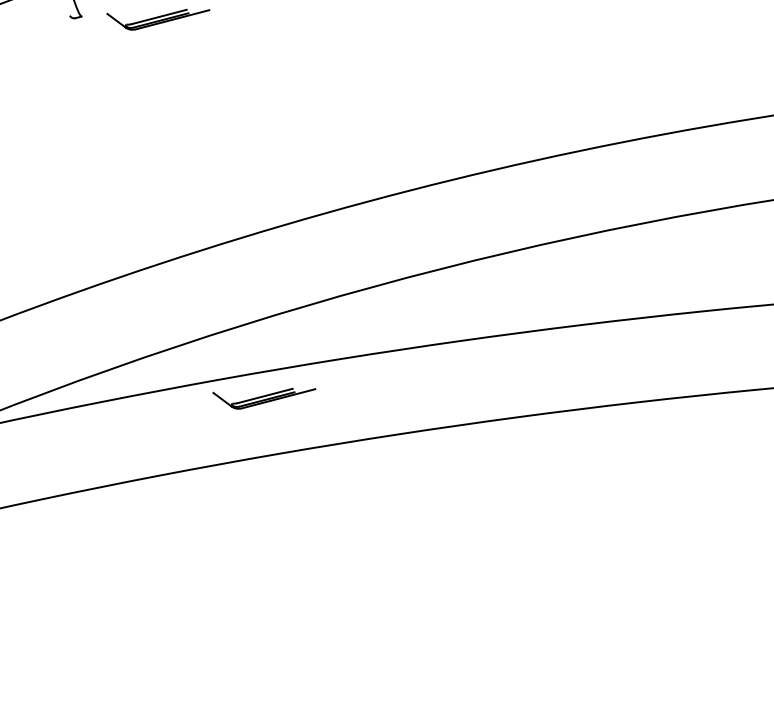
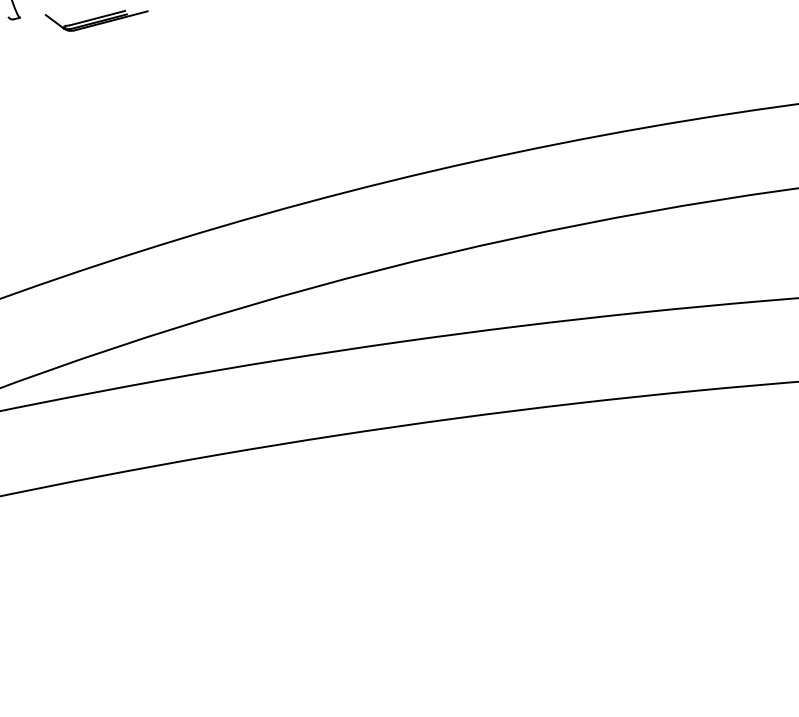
part: (264, 398) -> (202, 399), removed

